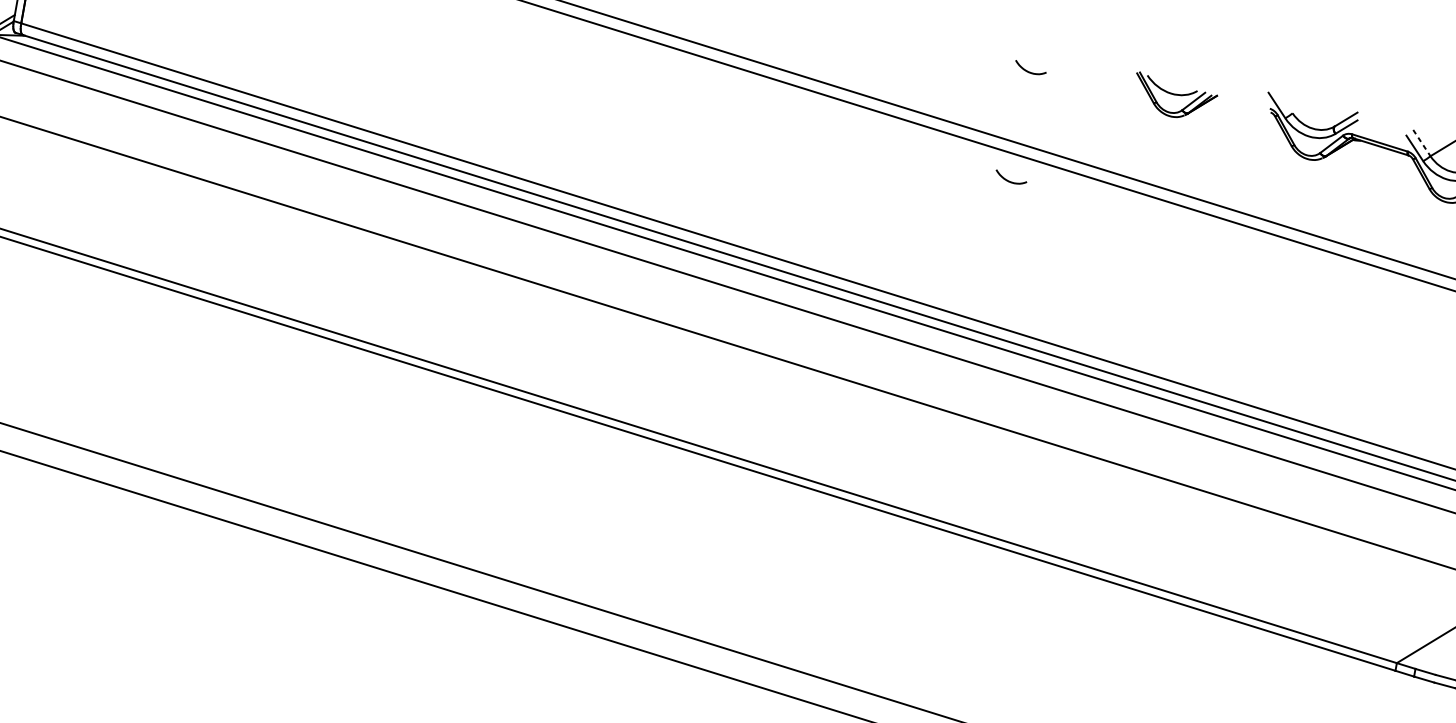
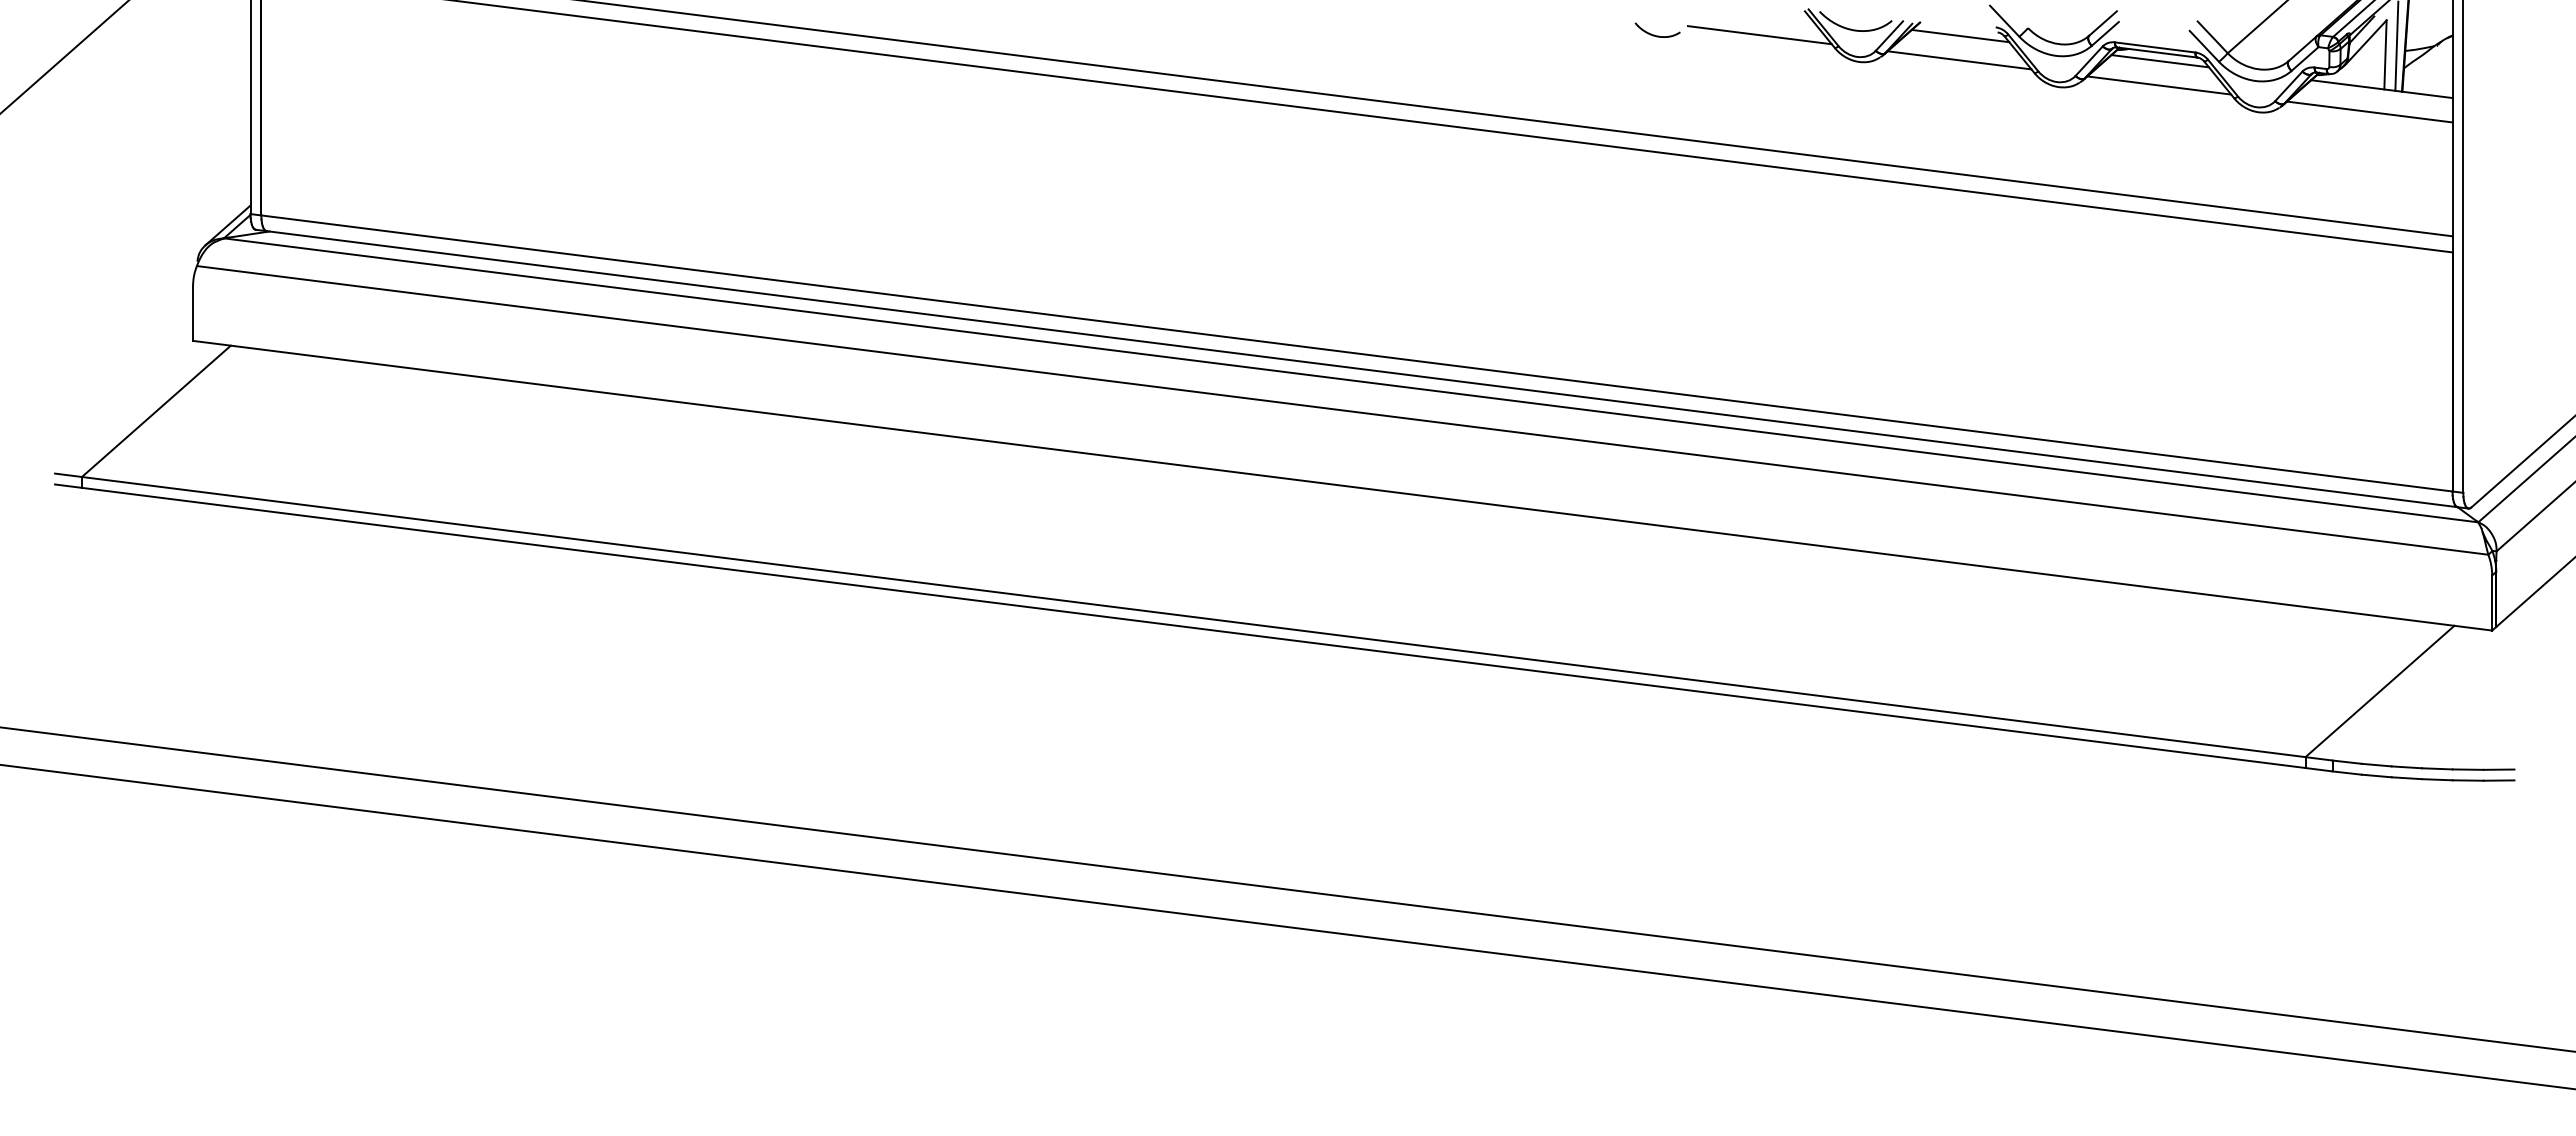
line: (1102, 84) -> (1759, 35), added
line: (1243, 110) -> (1960, 35), added
line: (1240, 127) -> (1959, 60), added
line: (1421, 143) -> (2212, 37), dashed -> solid
line: (1381, 153) -> (2160, 61), added
line: (1378, 170) -> (2159, 85), added
curve: (1008, 180) -> (1654, 189), removed

